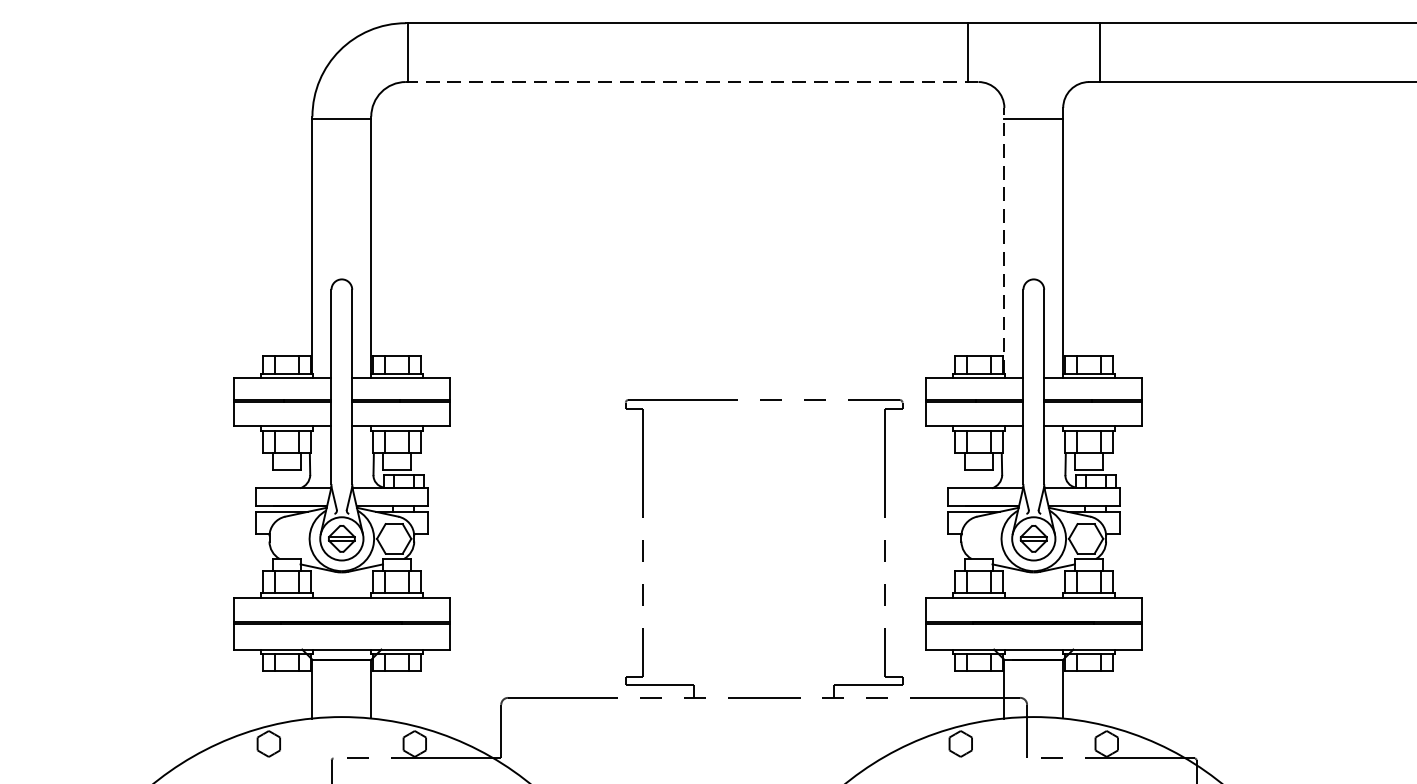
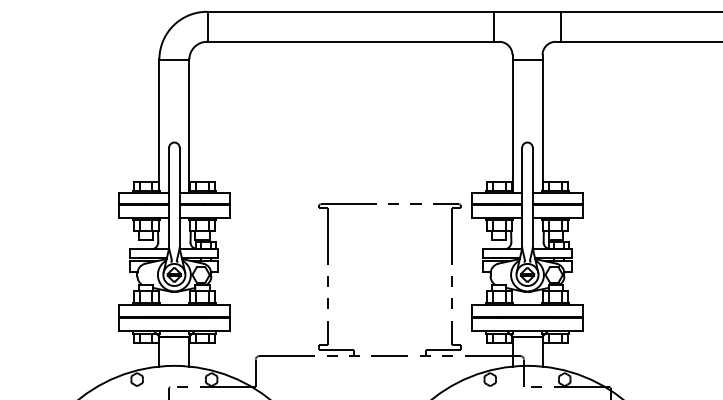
line: (690, 81) -> (352, 41), dashed -> solid
line: (1004, 240) -> (512, 122), dashed -> solid

